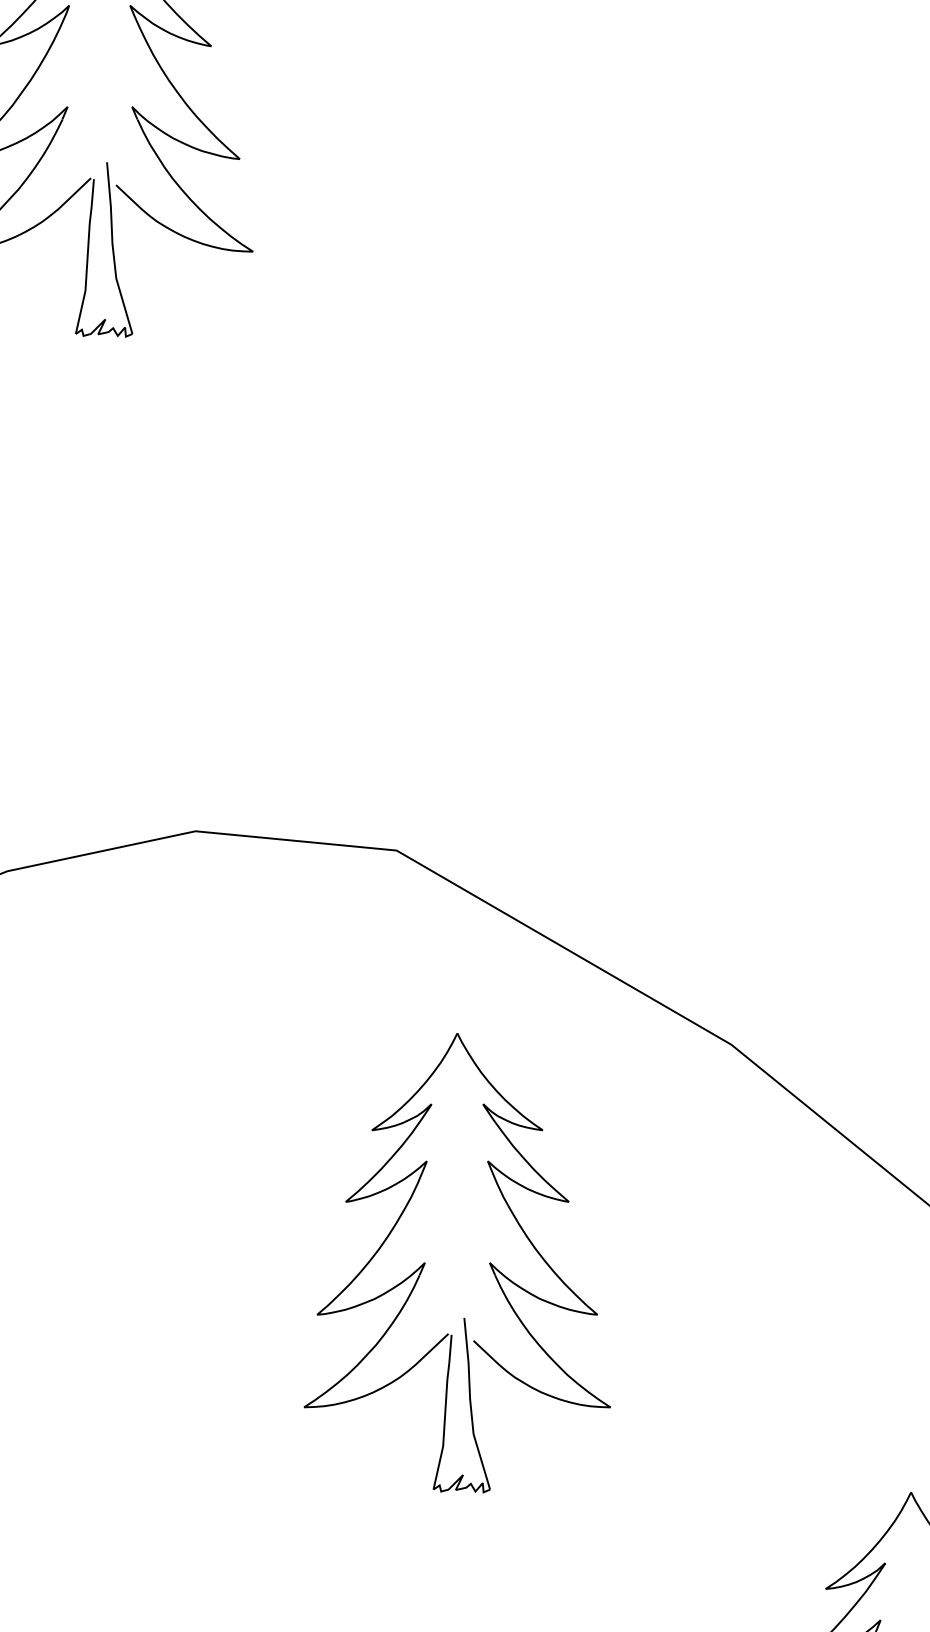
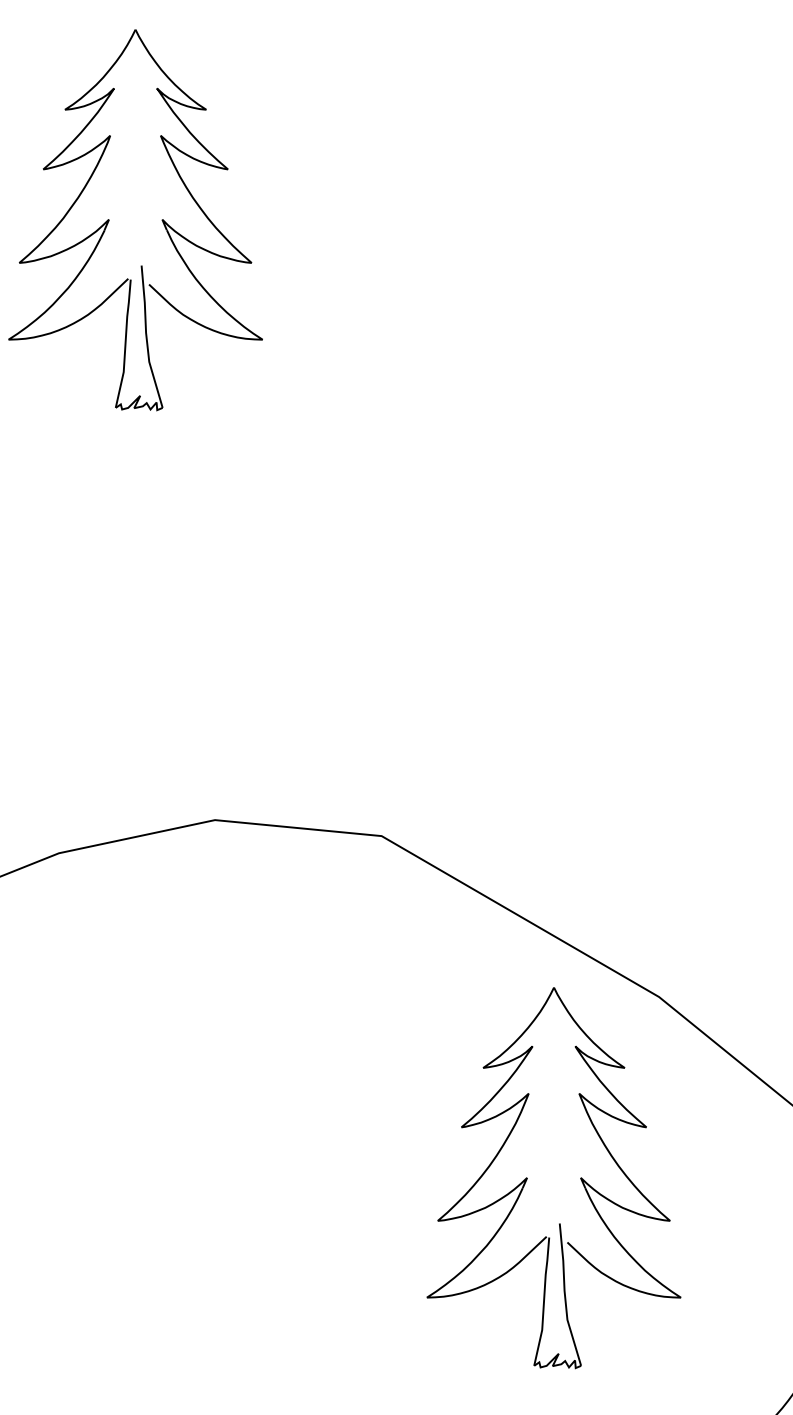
part: (425, 1263) -> (527, 1178), moved

